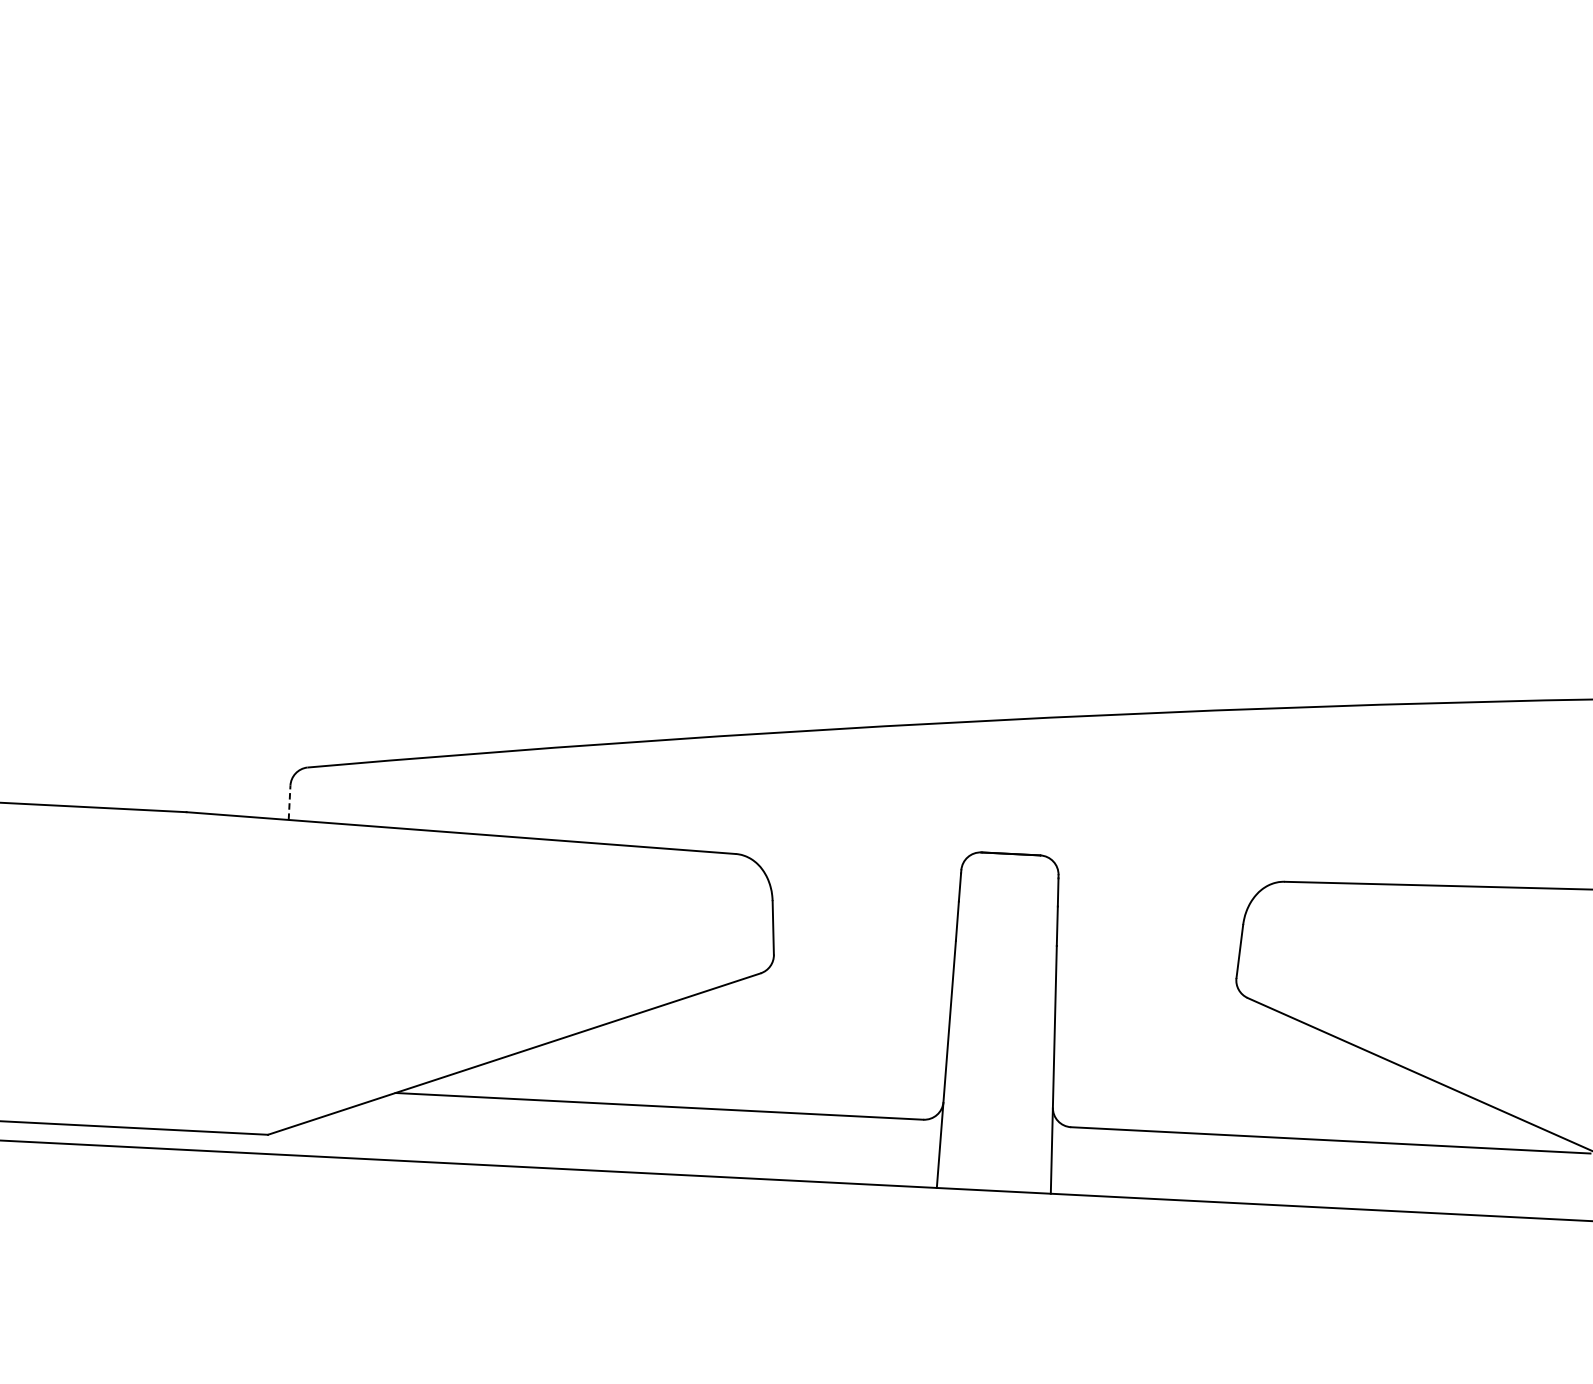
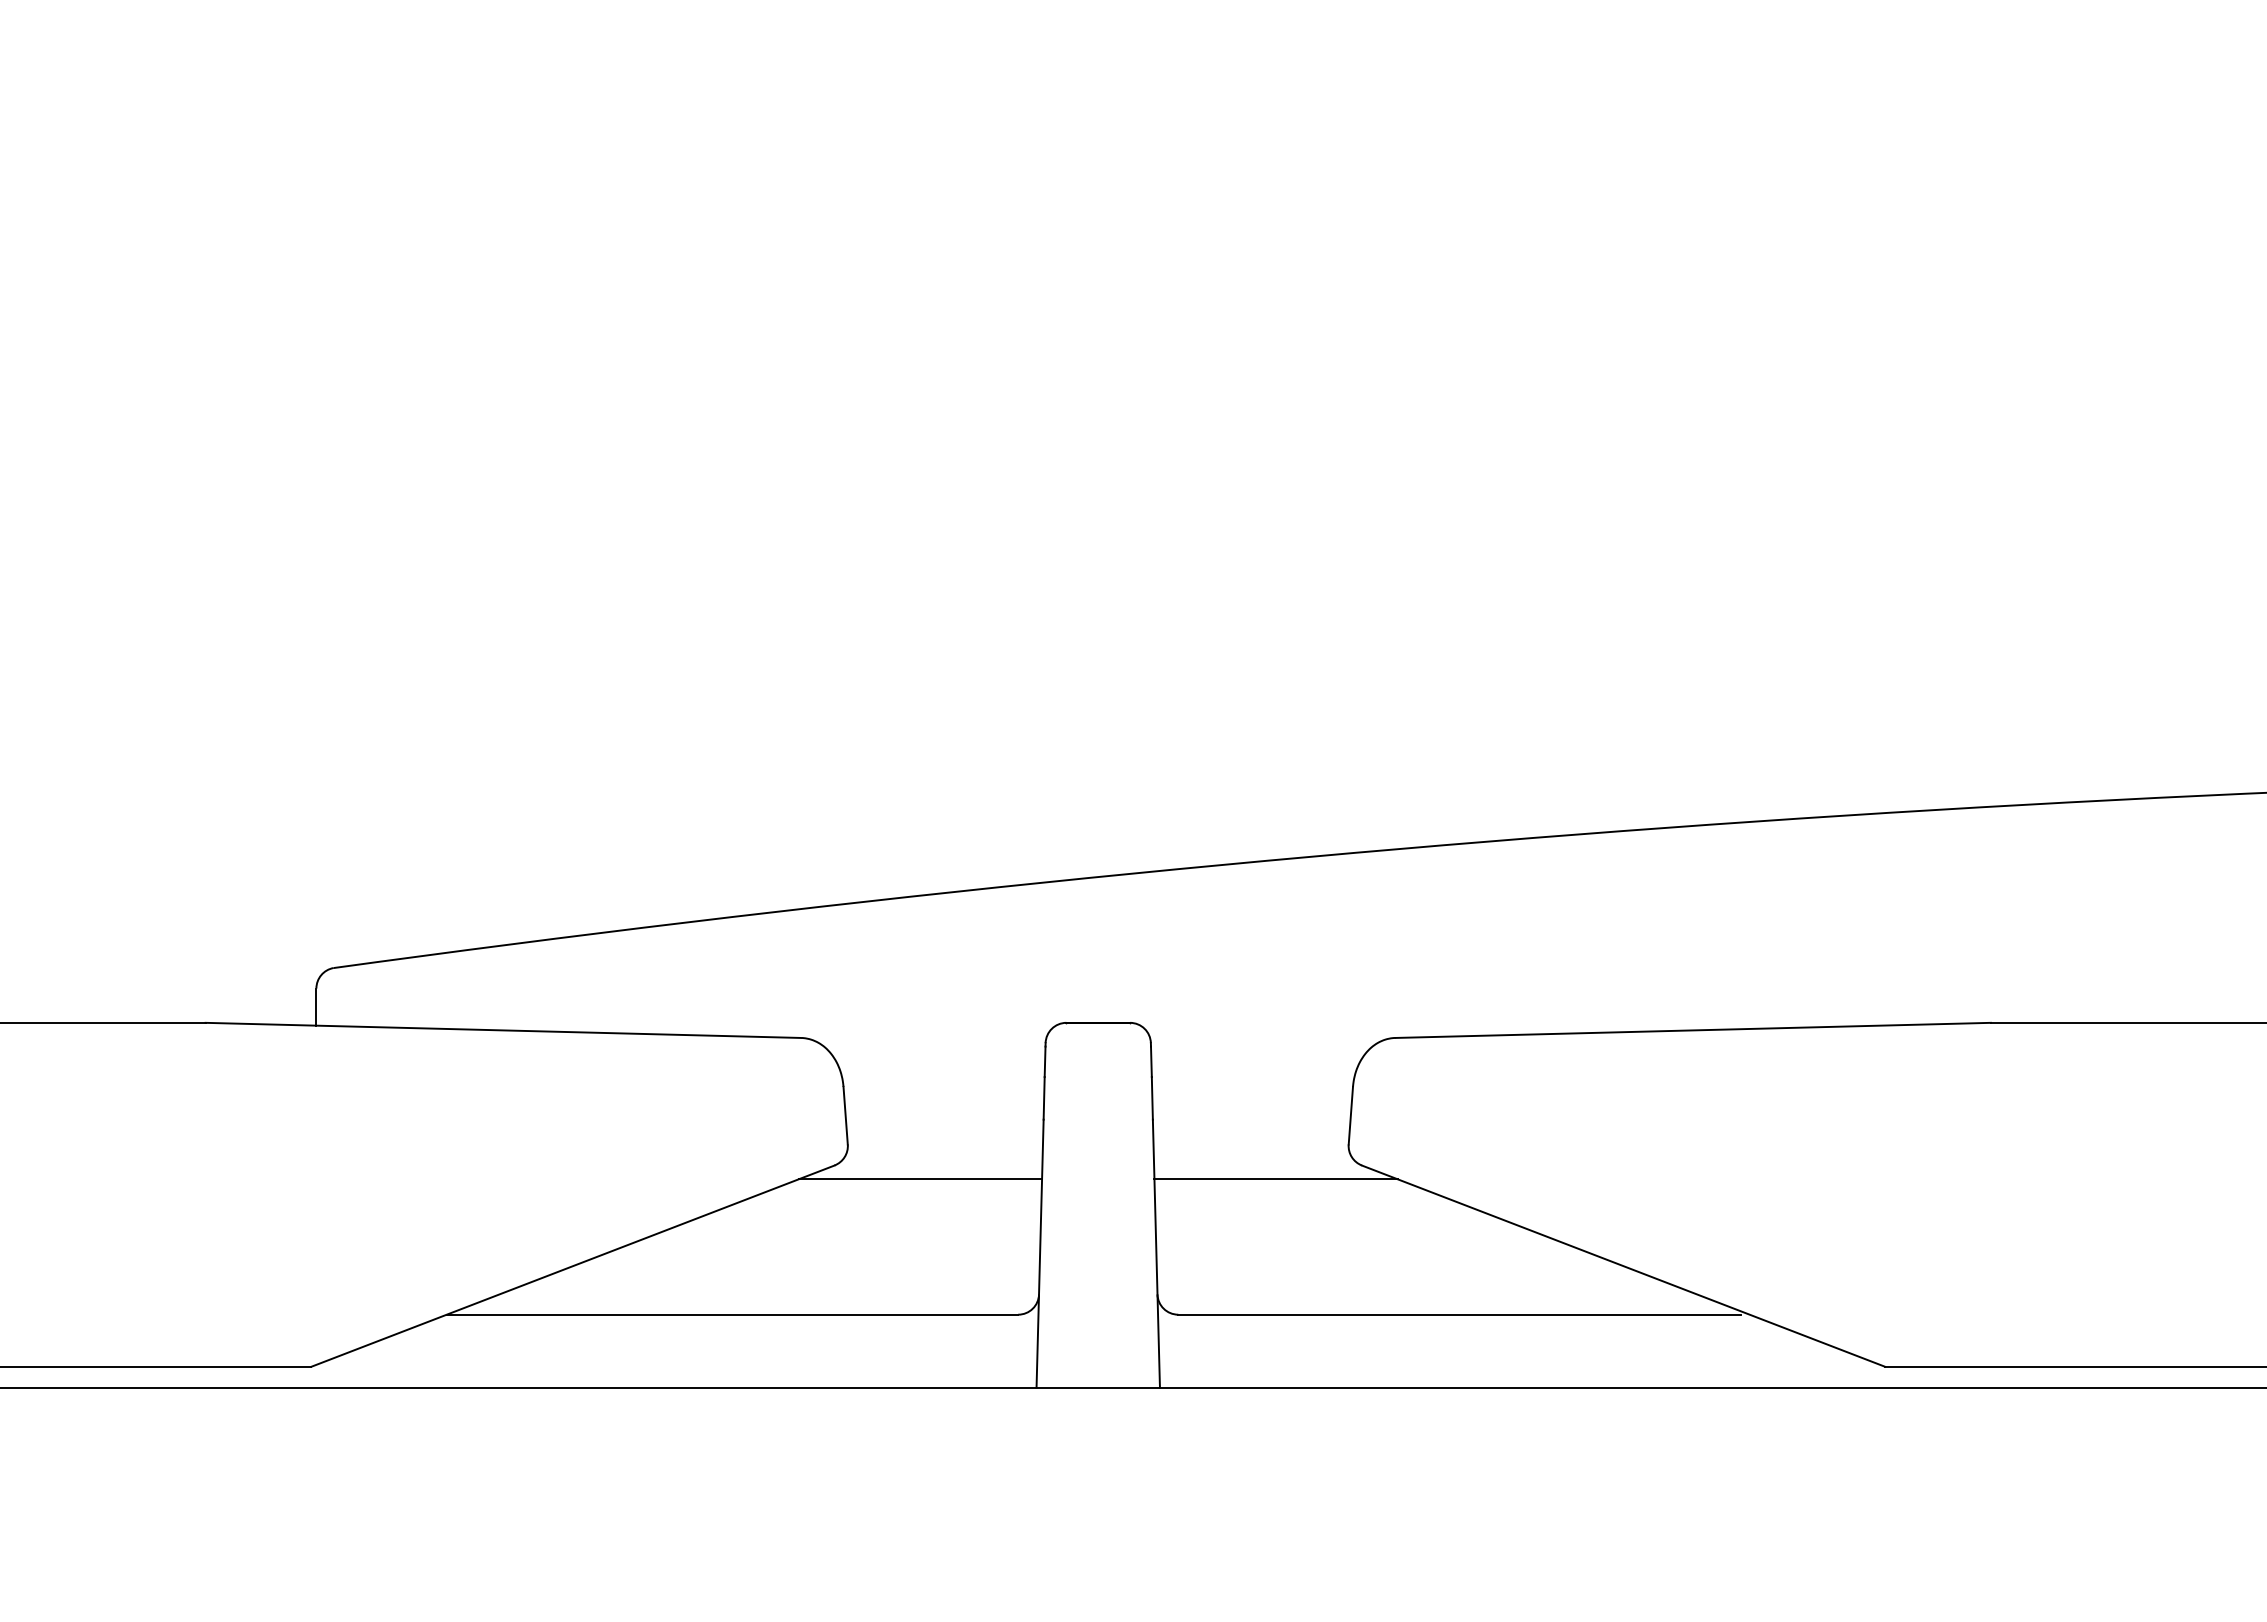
line: (289, 803) -> (316, 1007), dashed -> solid
line: (839, 990) -> (920, 1179), added
line: (1167, 1006) -> (1275, 1179), added

